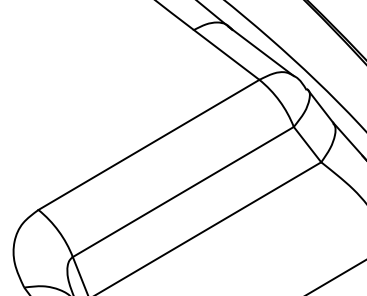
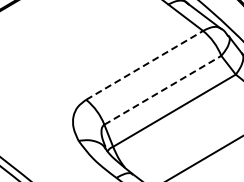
line: (148, 145) -> (144, 65), solid -> dashed
line: (182, 192) -> (162, 90), solid -> dashed

